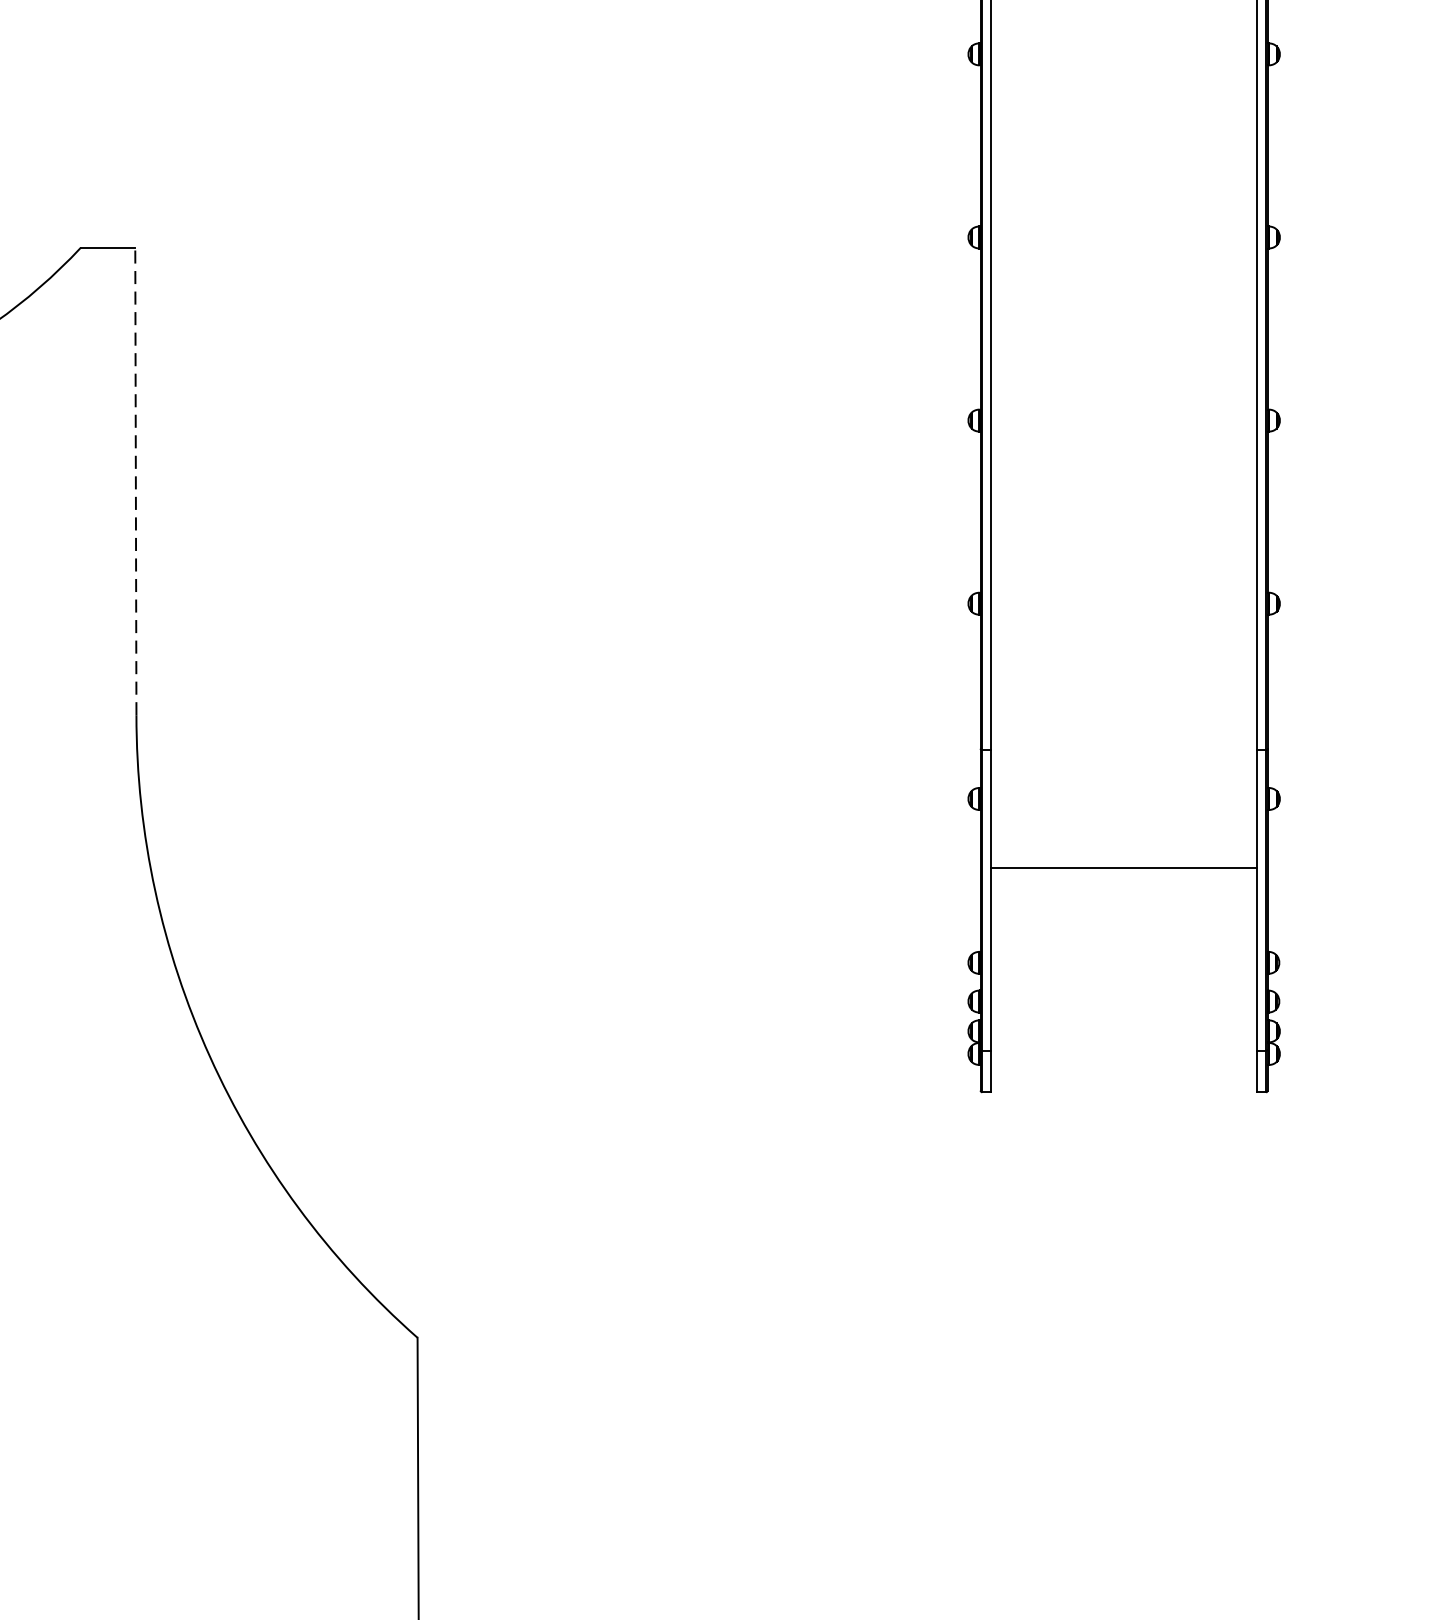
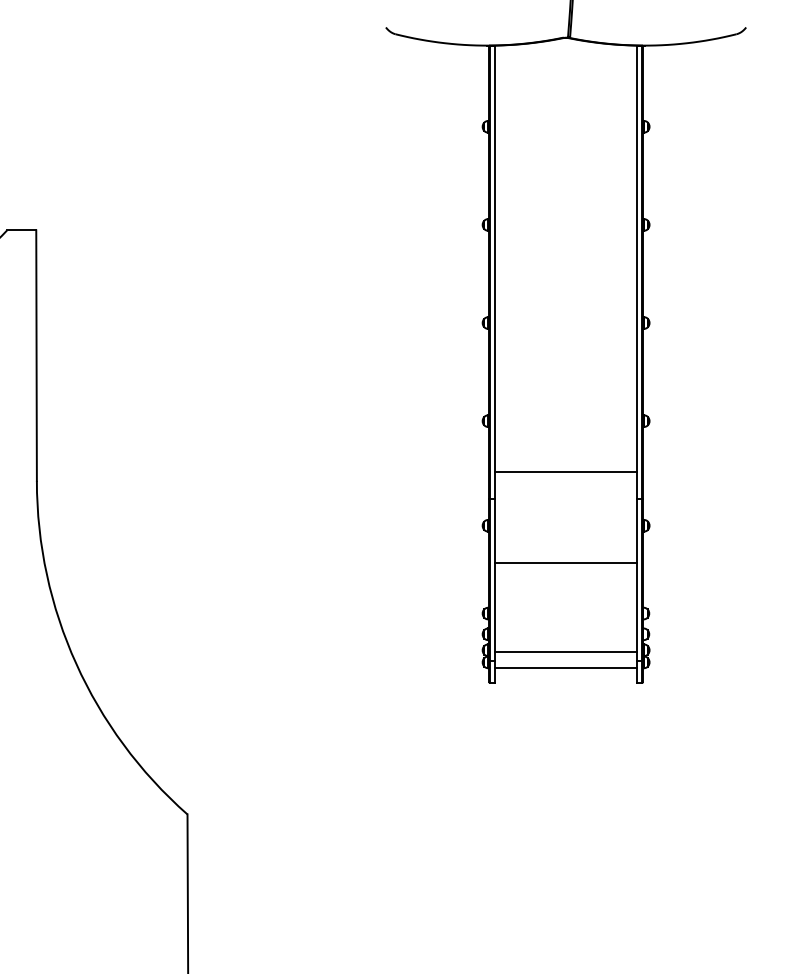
line: (135, 481) -> (36, 355), dashed -> solid
line: (1123, 697) -> (565, 471), added
line: (1123, 1033) -> (565, 651), added
line: (1123, 1065) -> (565, 668), added

